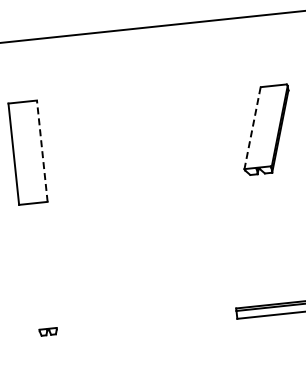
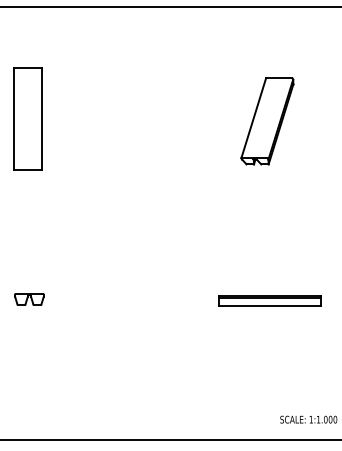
line: (252, 128) -> (253, 118), dashed -> solid
line: (42, 151) -> (42, 119), dashed -> solid
part: (48, 332) -> (29, 299), size x1.67

